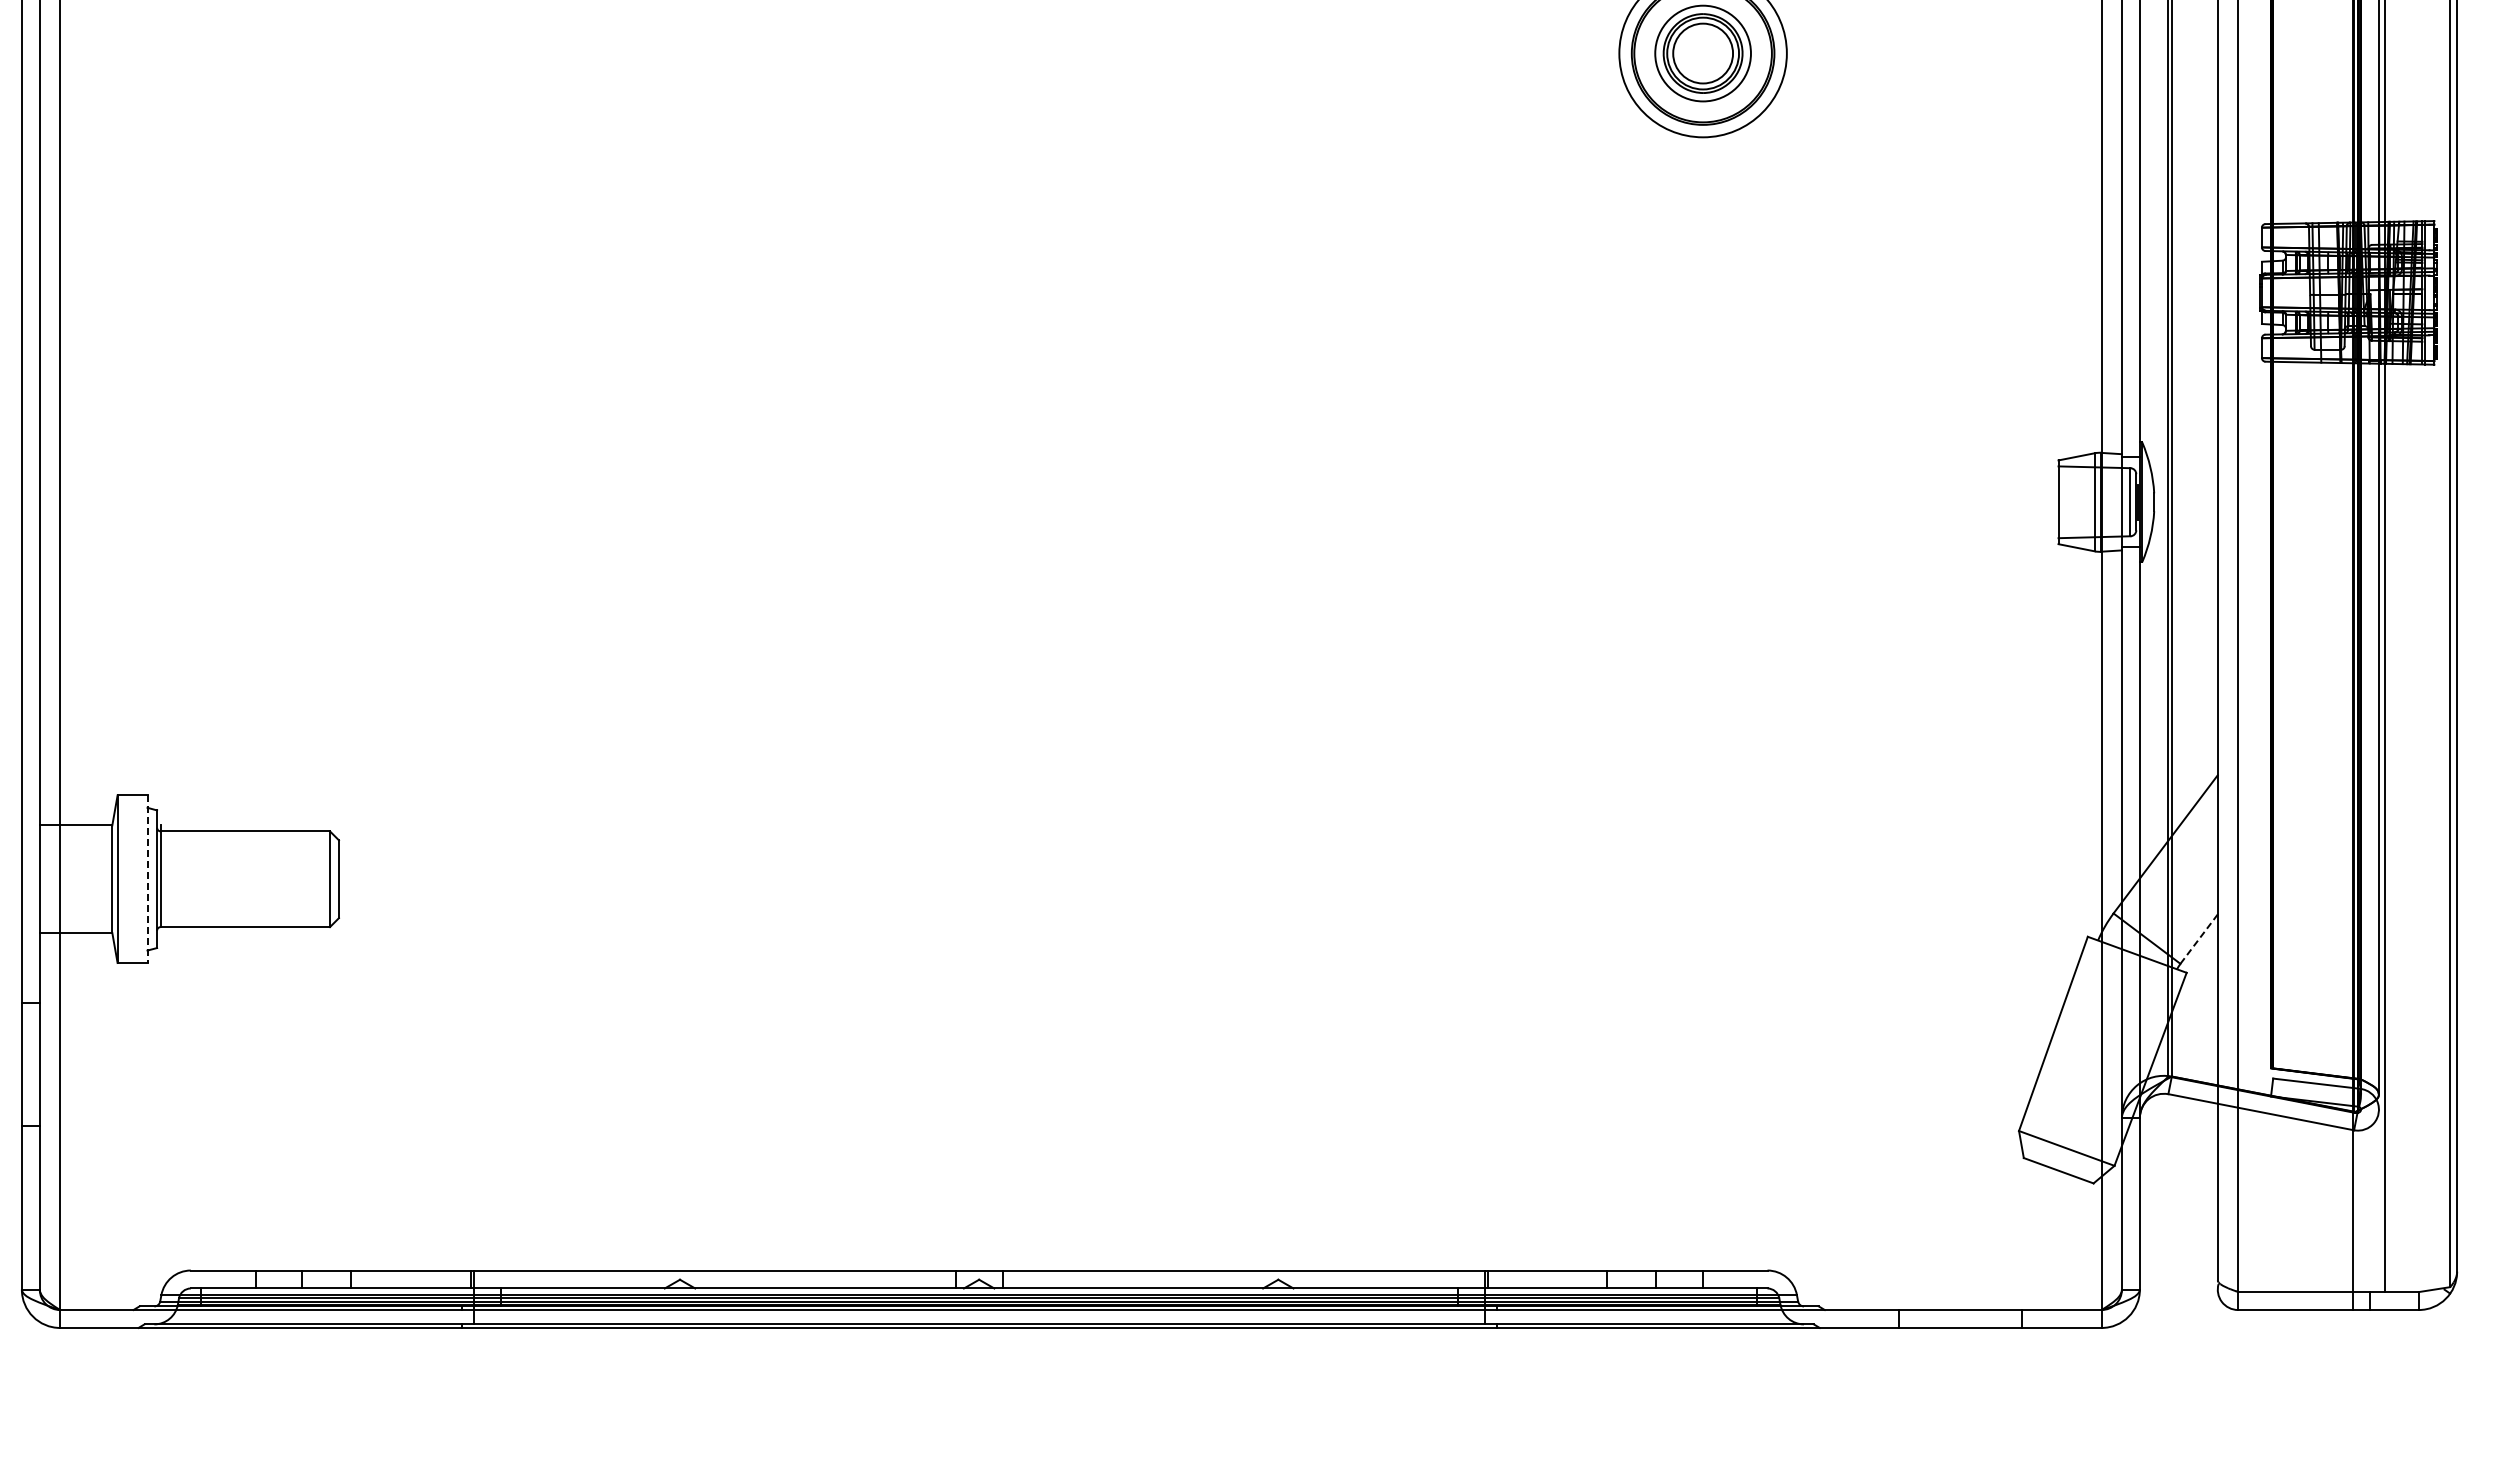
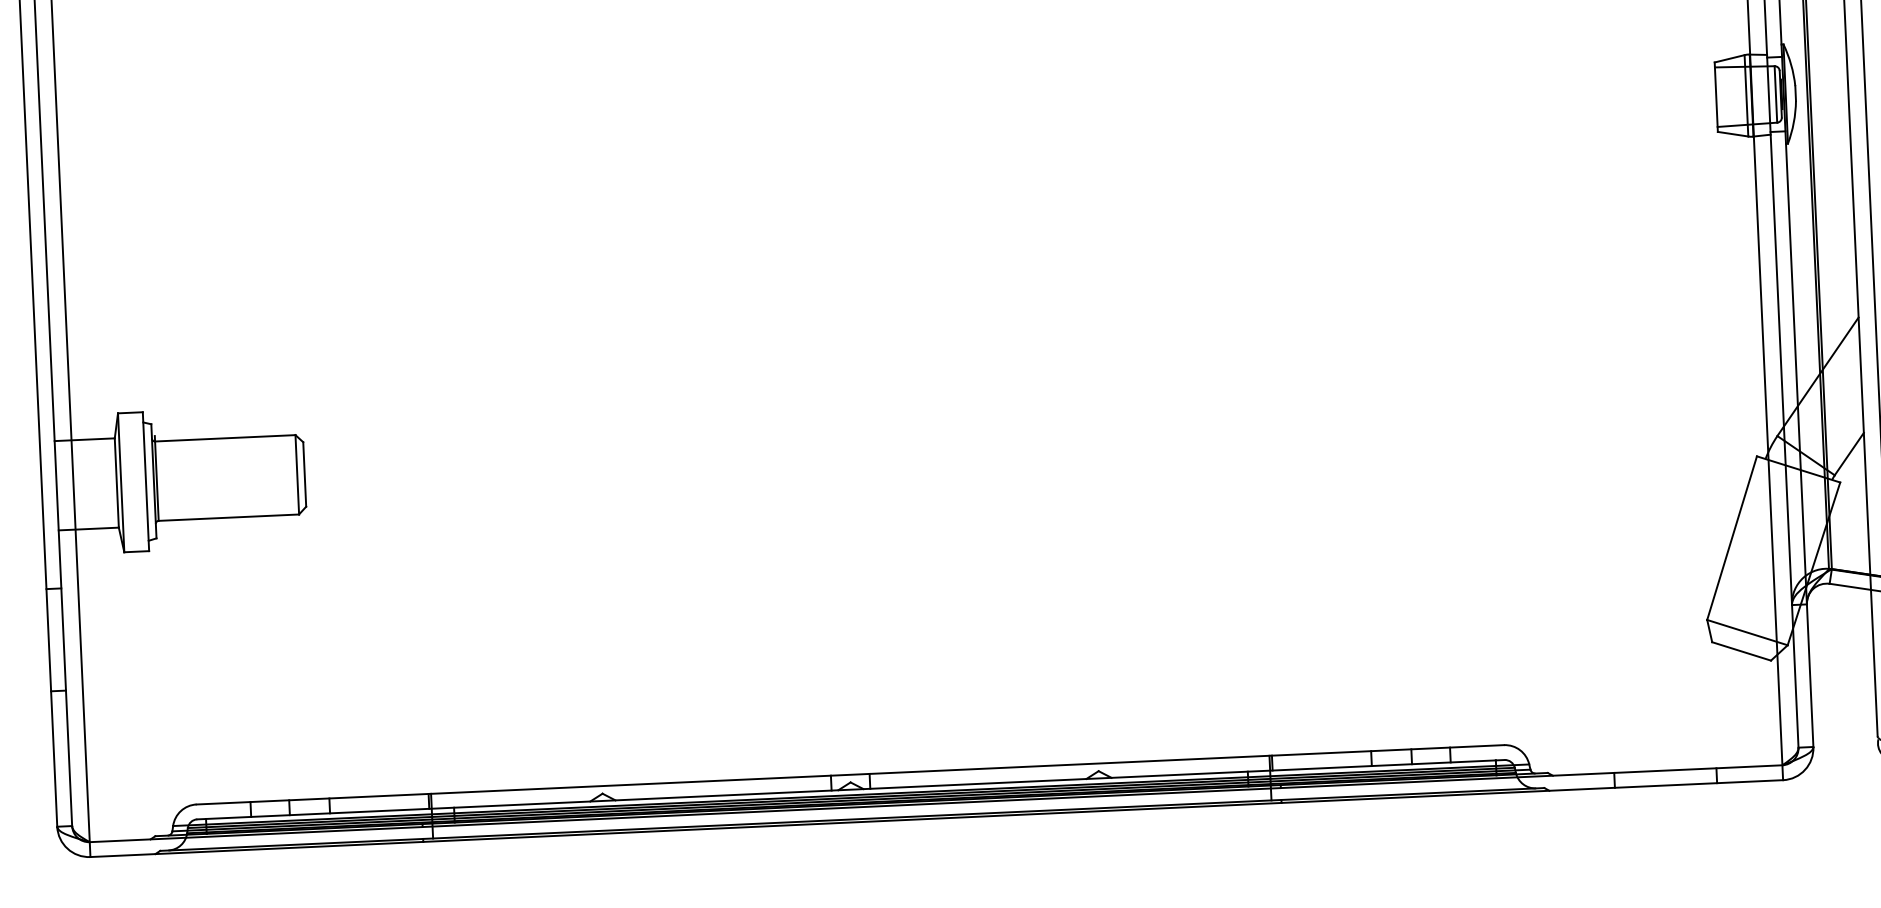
line: (147, 879) -> (145, 481), dashed -> solid
line: (2199, 939) -> (1849, 454), dashed -> solid

